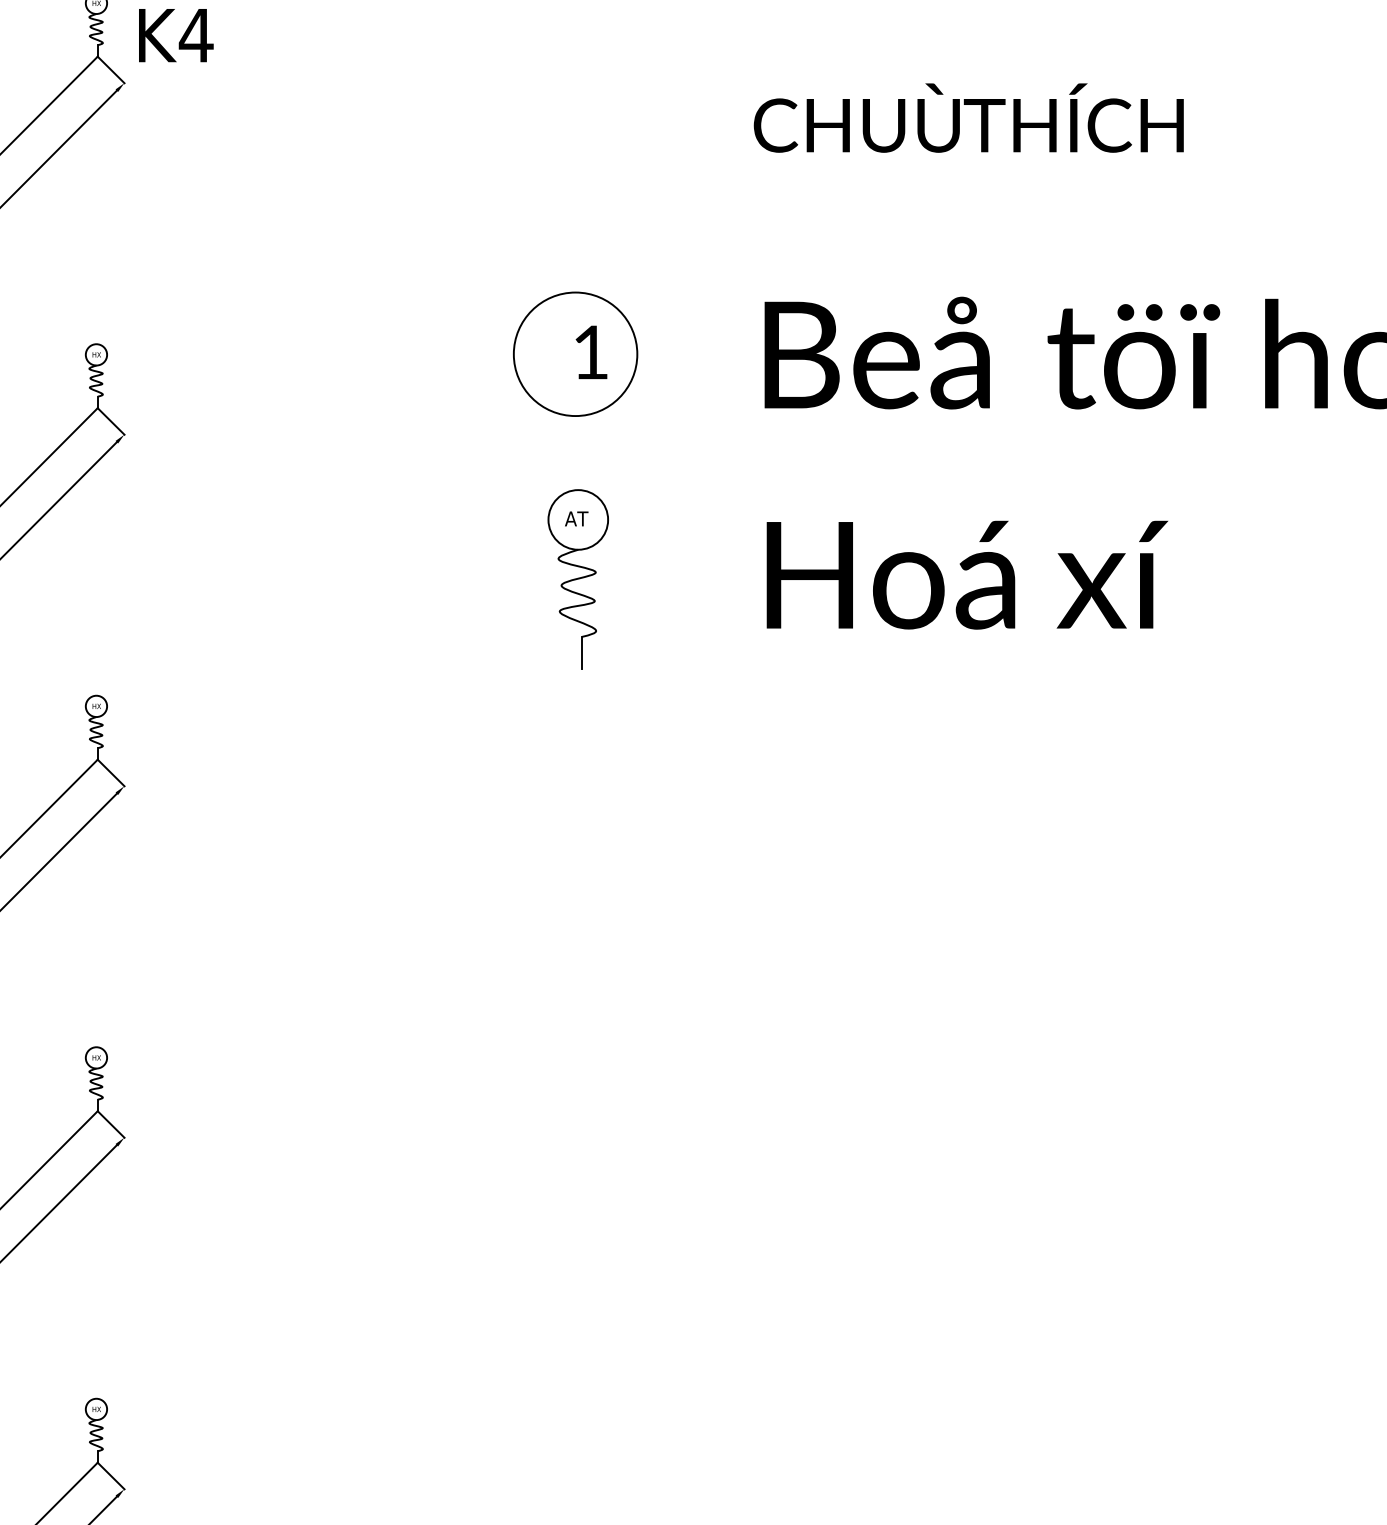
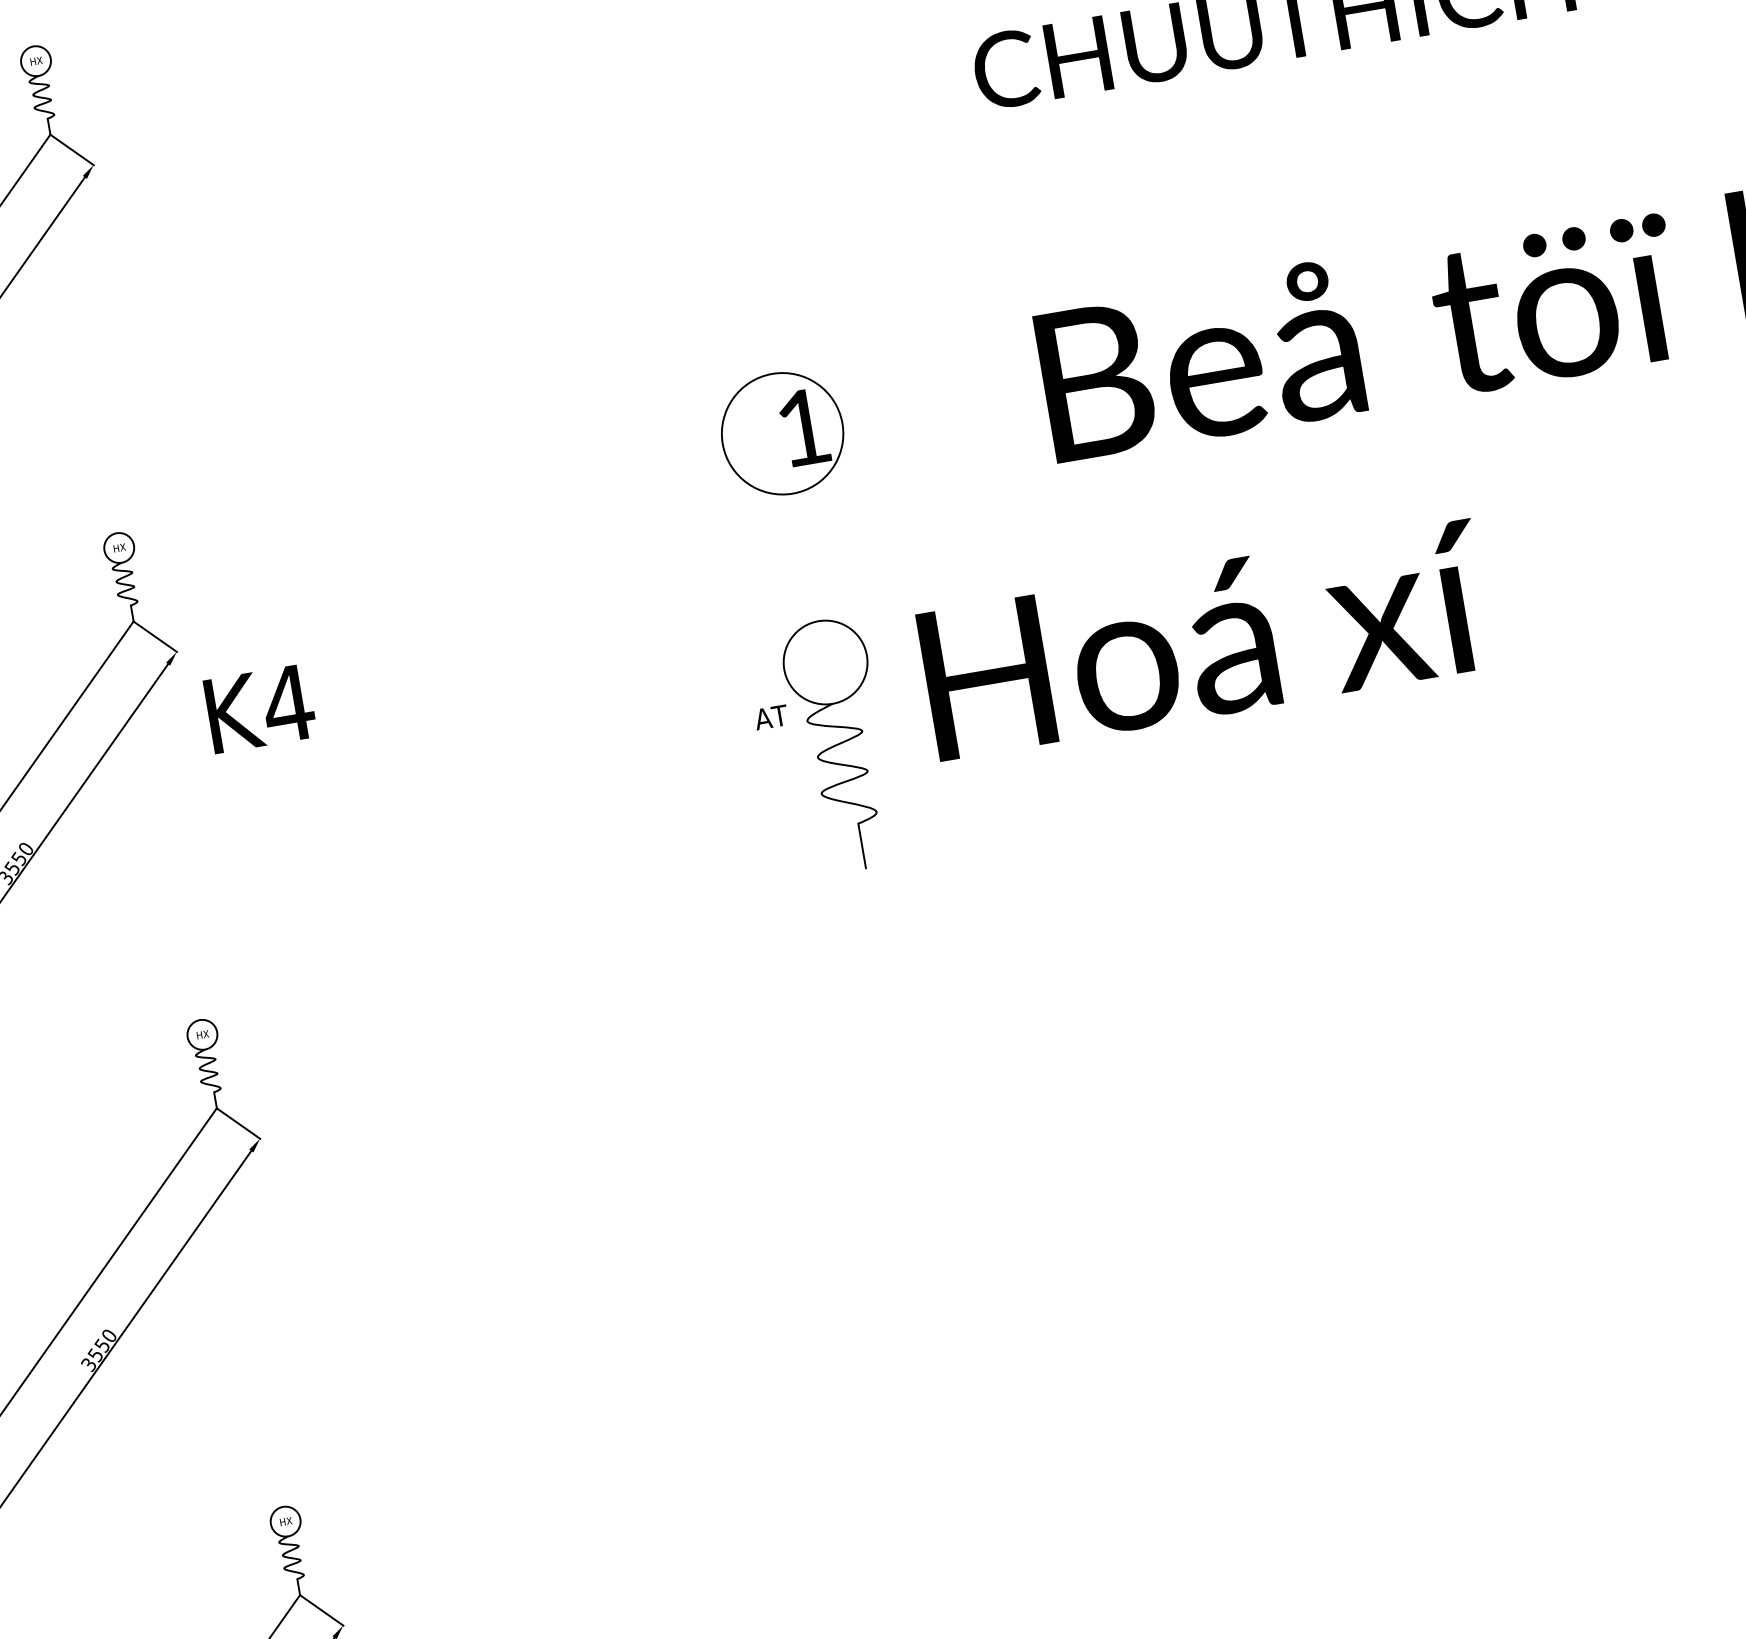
text: (176, 35) -> (260, 708), moved
circle: (575, 354) -> (782, 434), size x0.7
text: (576, 518) -> (771, 716), moved
text: (967, 574) -> (1205, 639), moved

